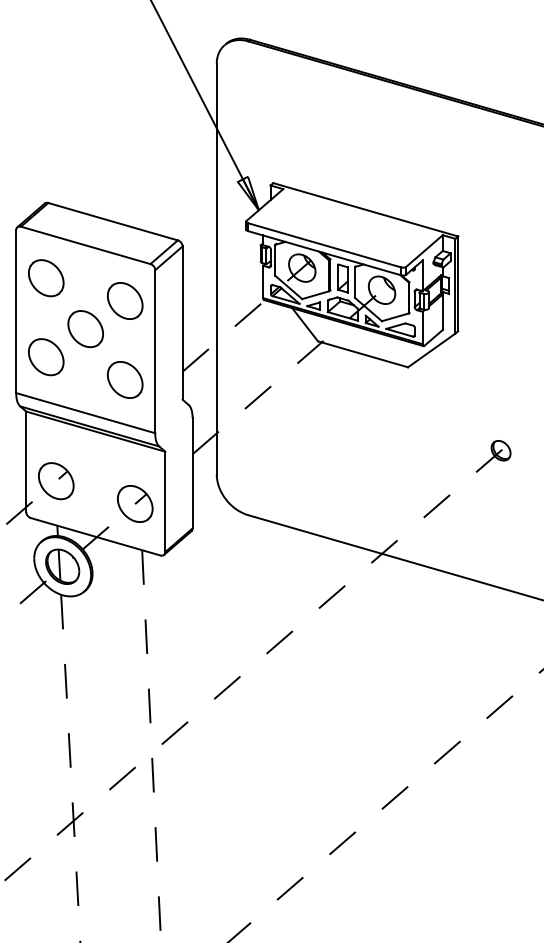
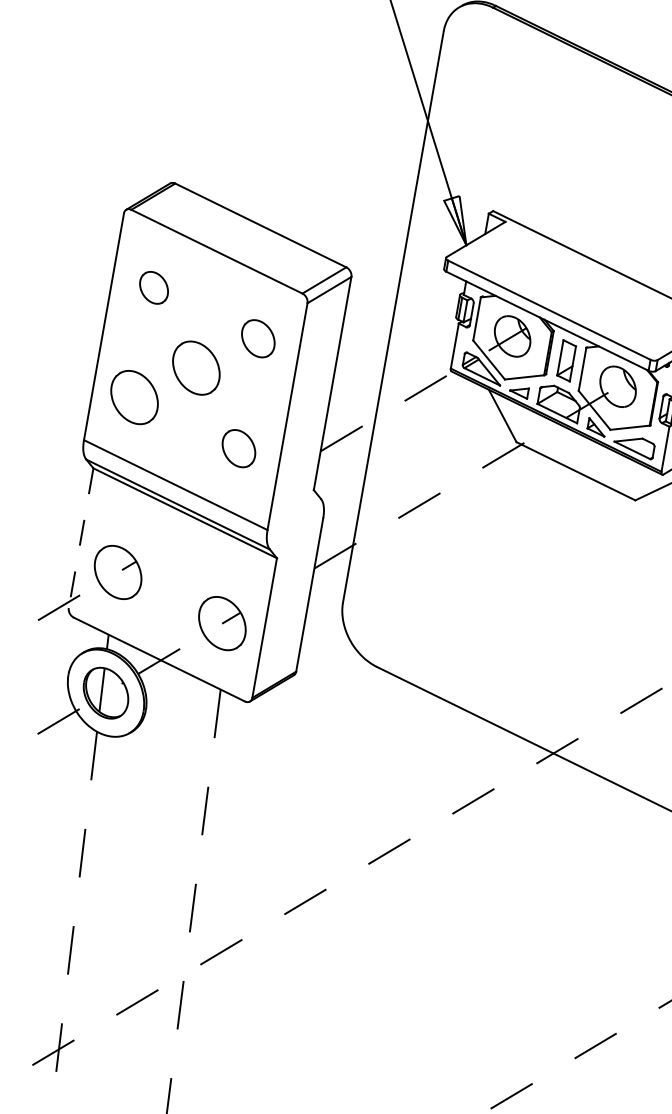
part: (46, 278) -> (154, 288), size x0.6
part: (125, 300) -> (258, 338), size x0.7
part: (125, 379) -> (239, 448), size x0.7
line: (26, 462) -> (81, 539), solid -> dashed

